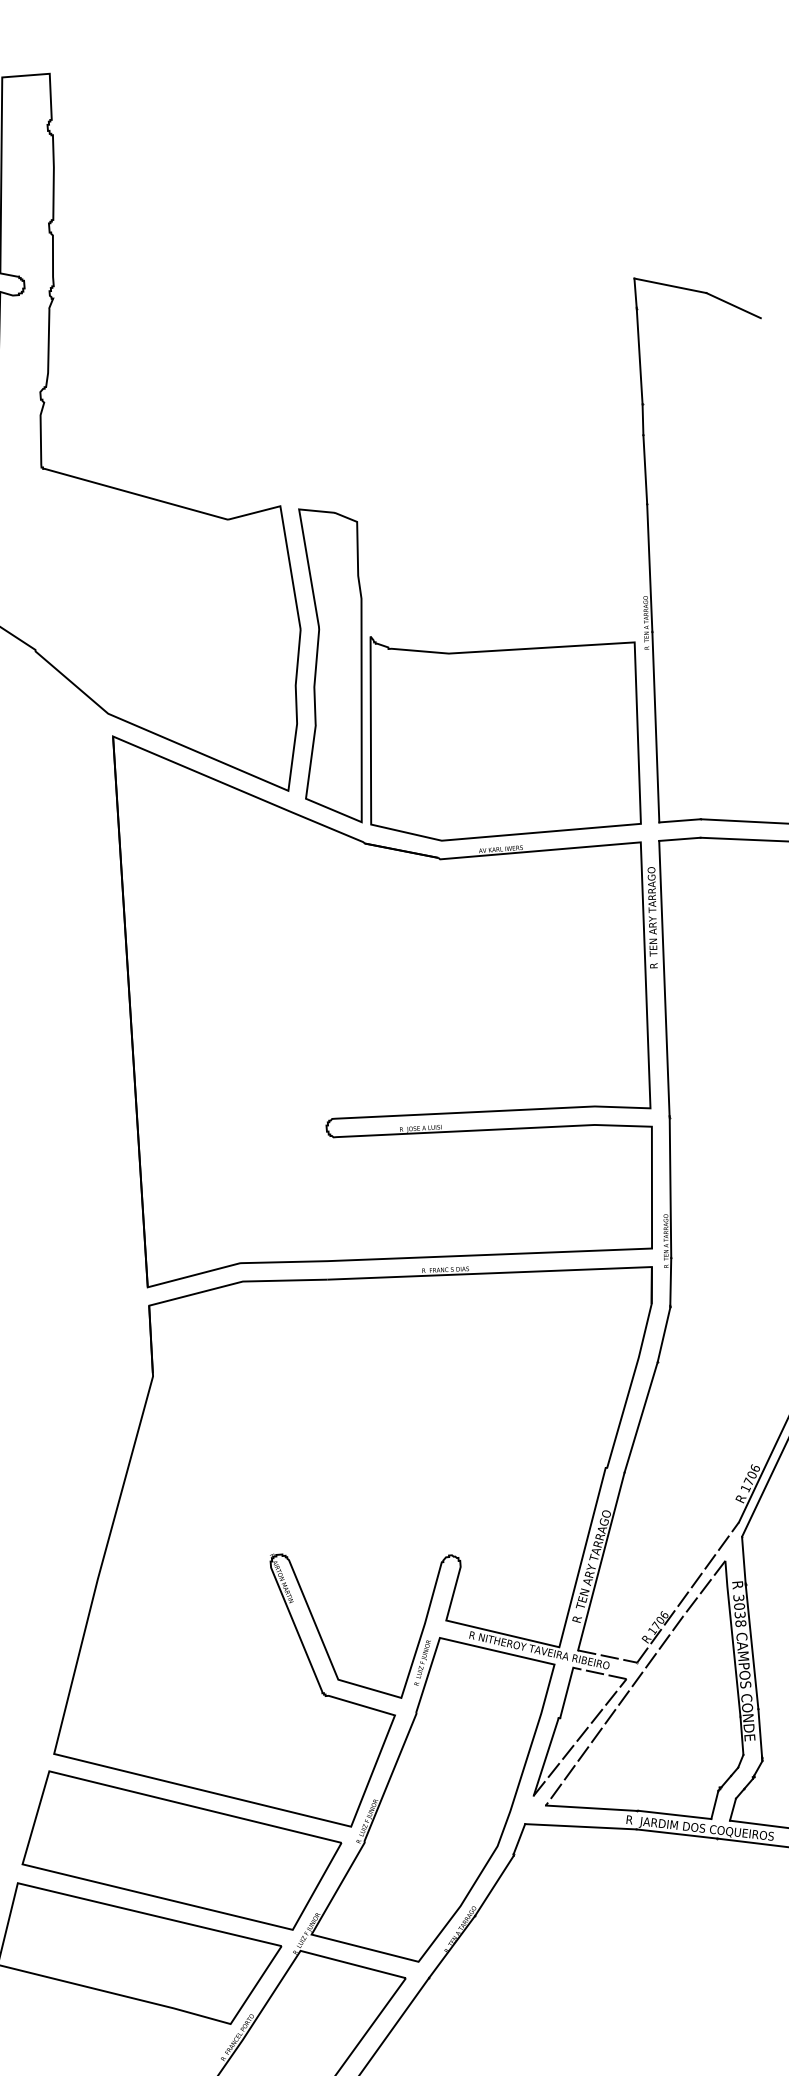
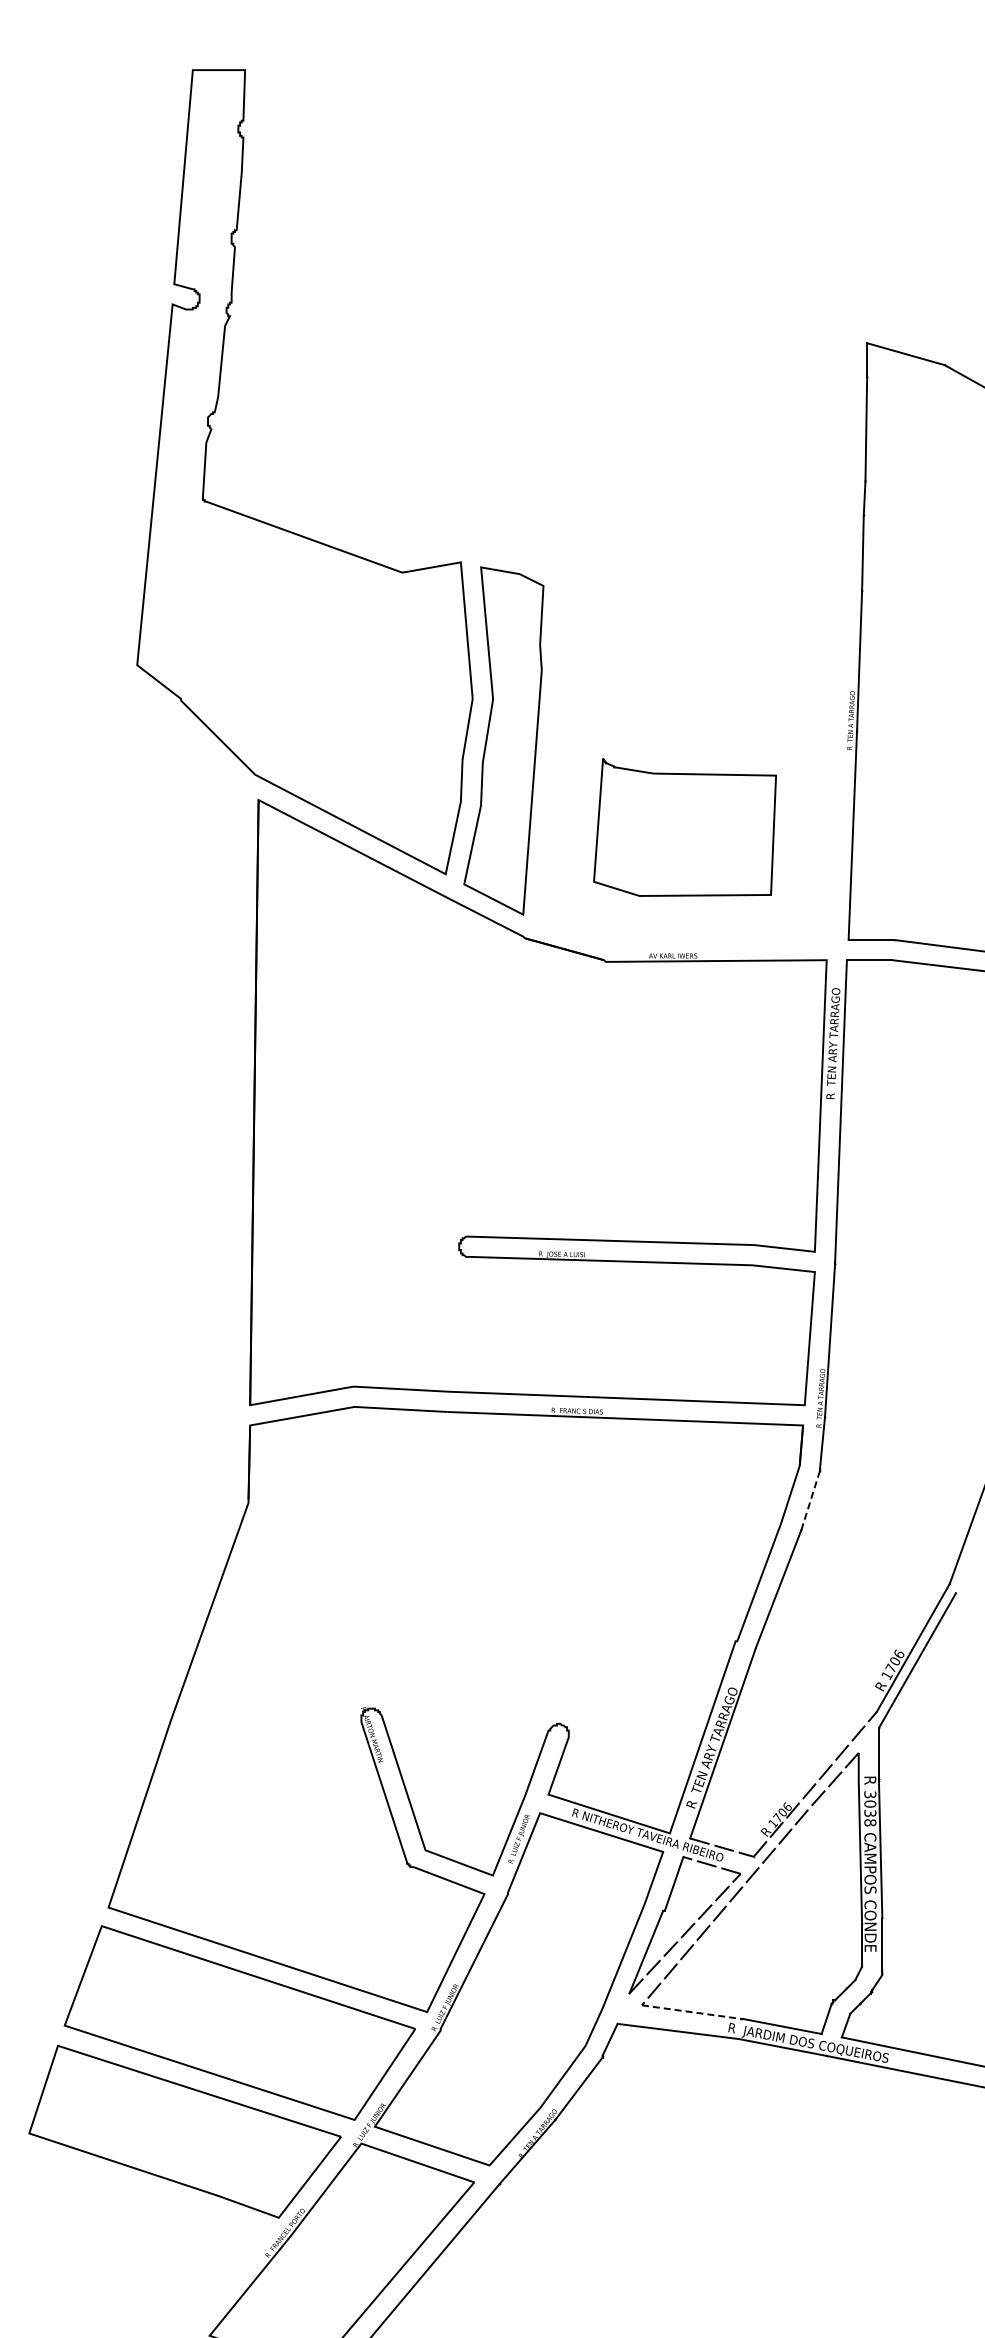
part: (502, 731) -> (684, 827), size x0.6
line: (663, 1334) -> (810, 1500), solid -> dashed
line: (591, 1808) -> (691, 2012), solid -> dashed

